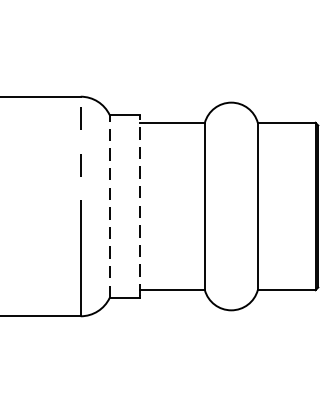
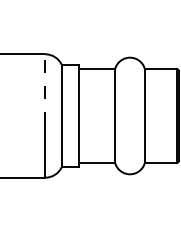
line: (109, 205) -> (61, 115), dashed -> solid
line: (139, 205) -> (78, 115), dashed -> solid

